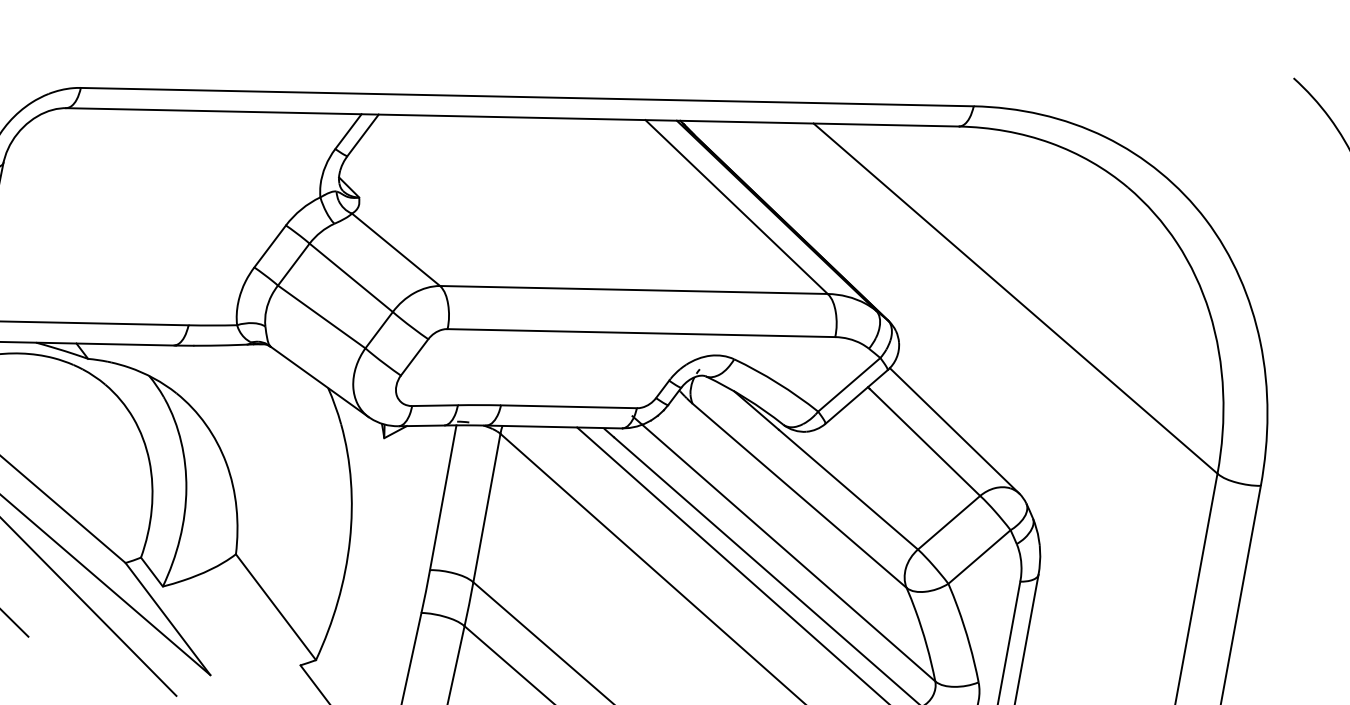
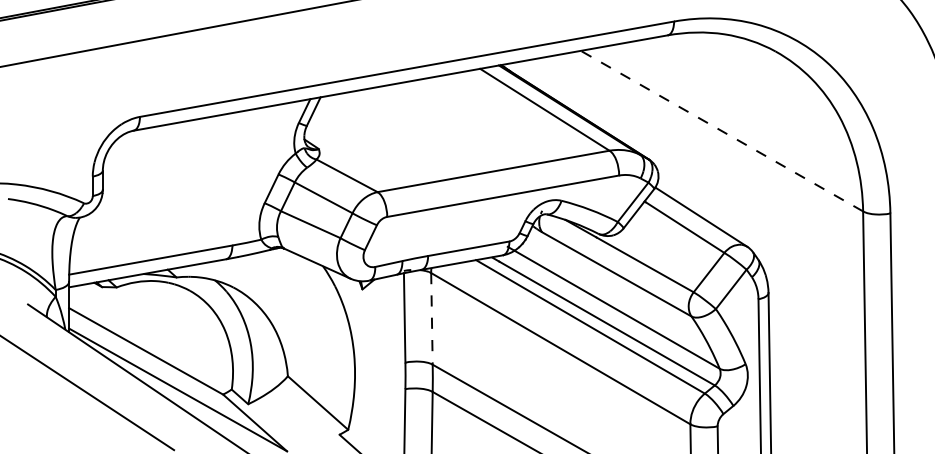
line: (1015, 297) -> (721, 130), solid -> dashed
line: (486, 507) -> (431, 318), solid -> dashed

